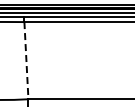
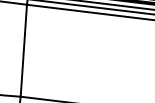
line: (26, 60) -> (23, 50), dashed -> solid

